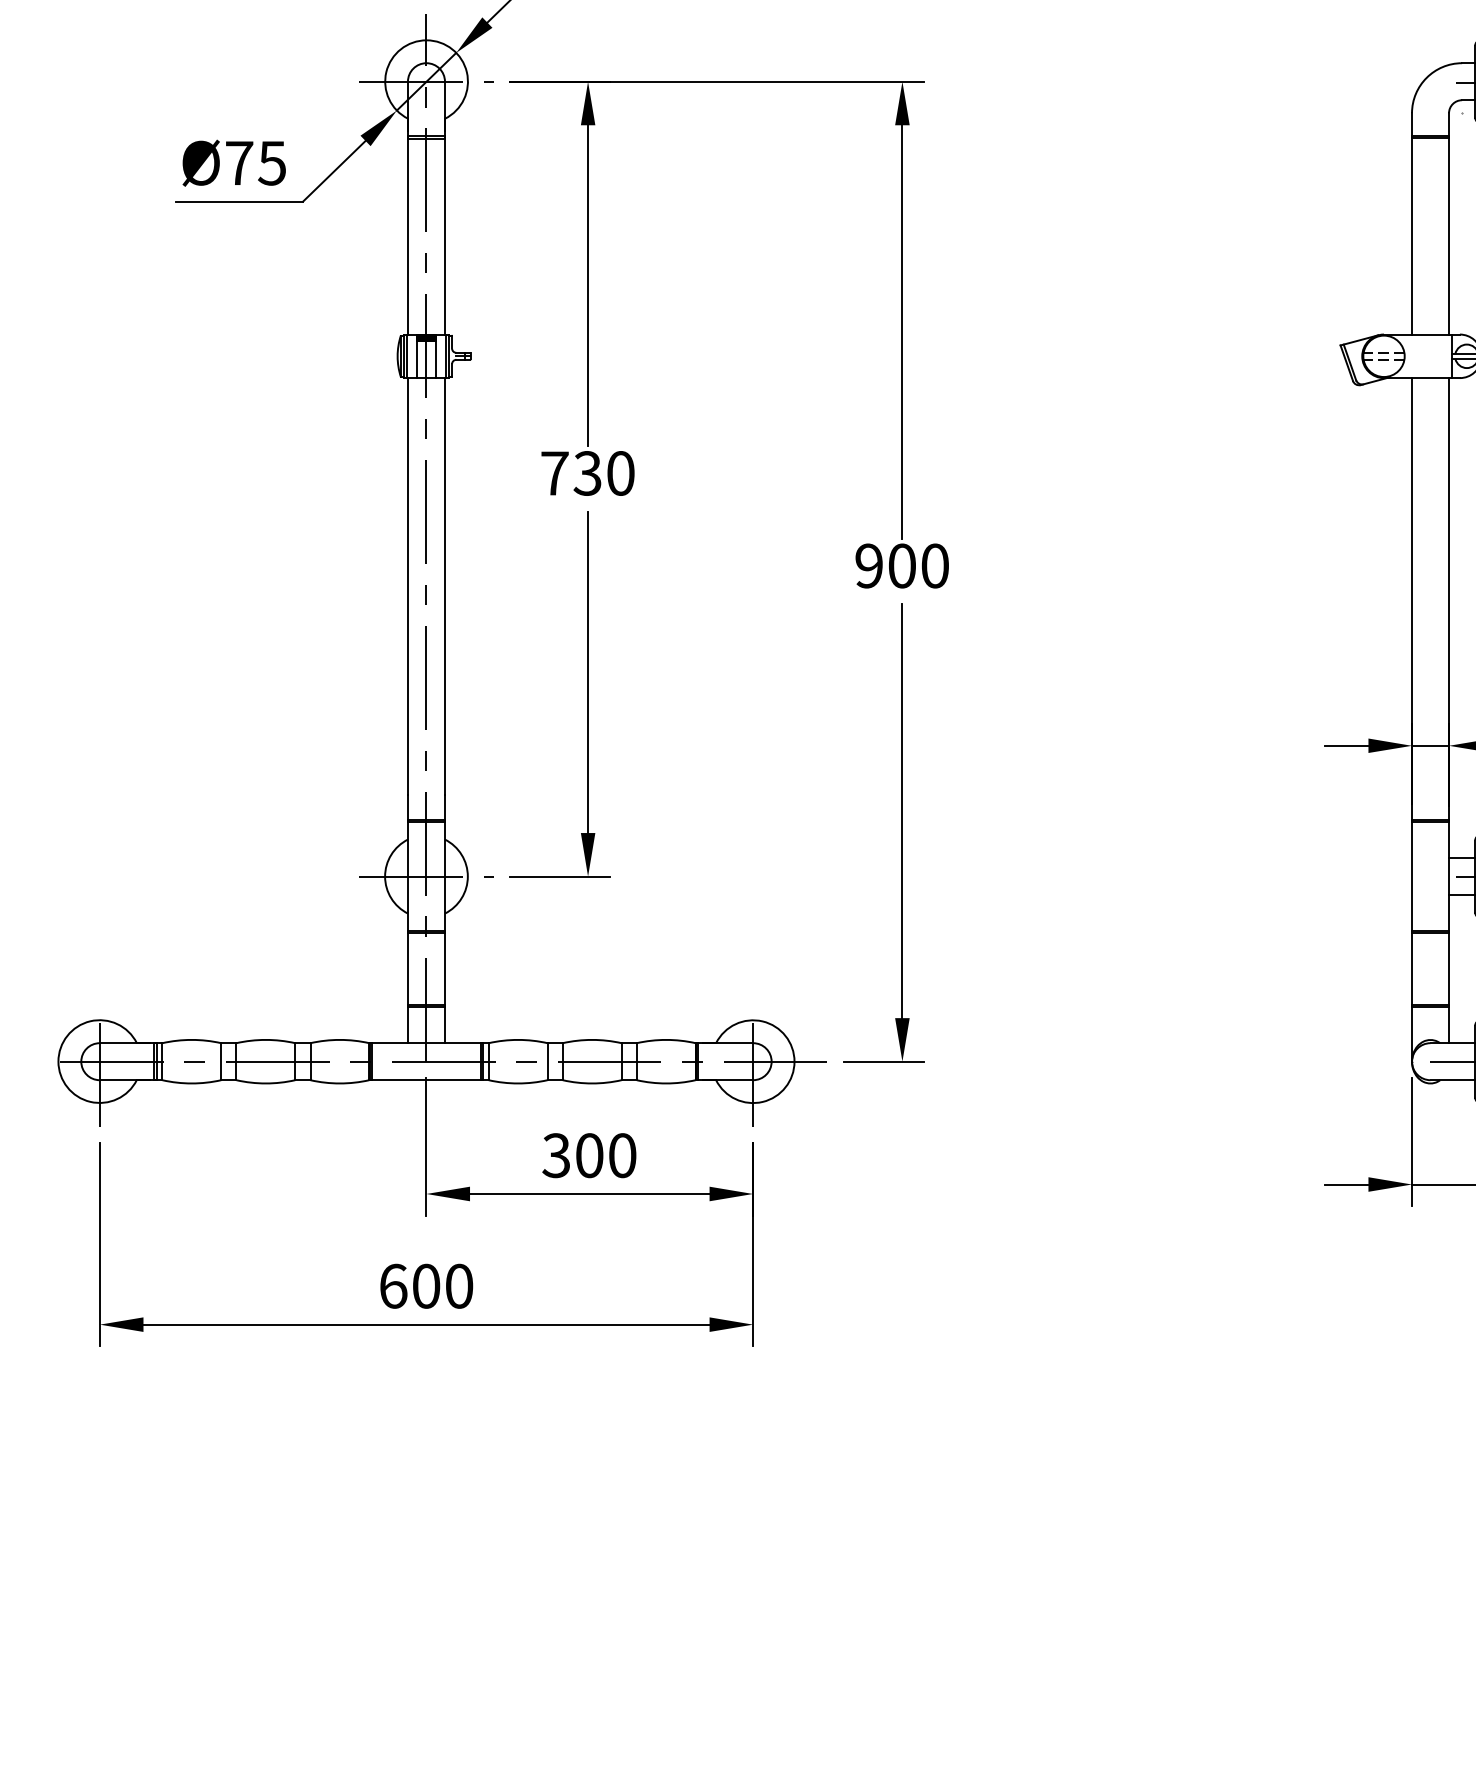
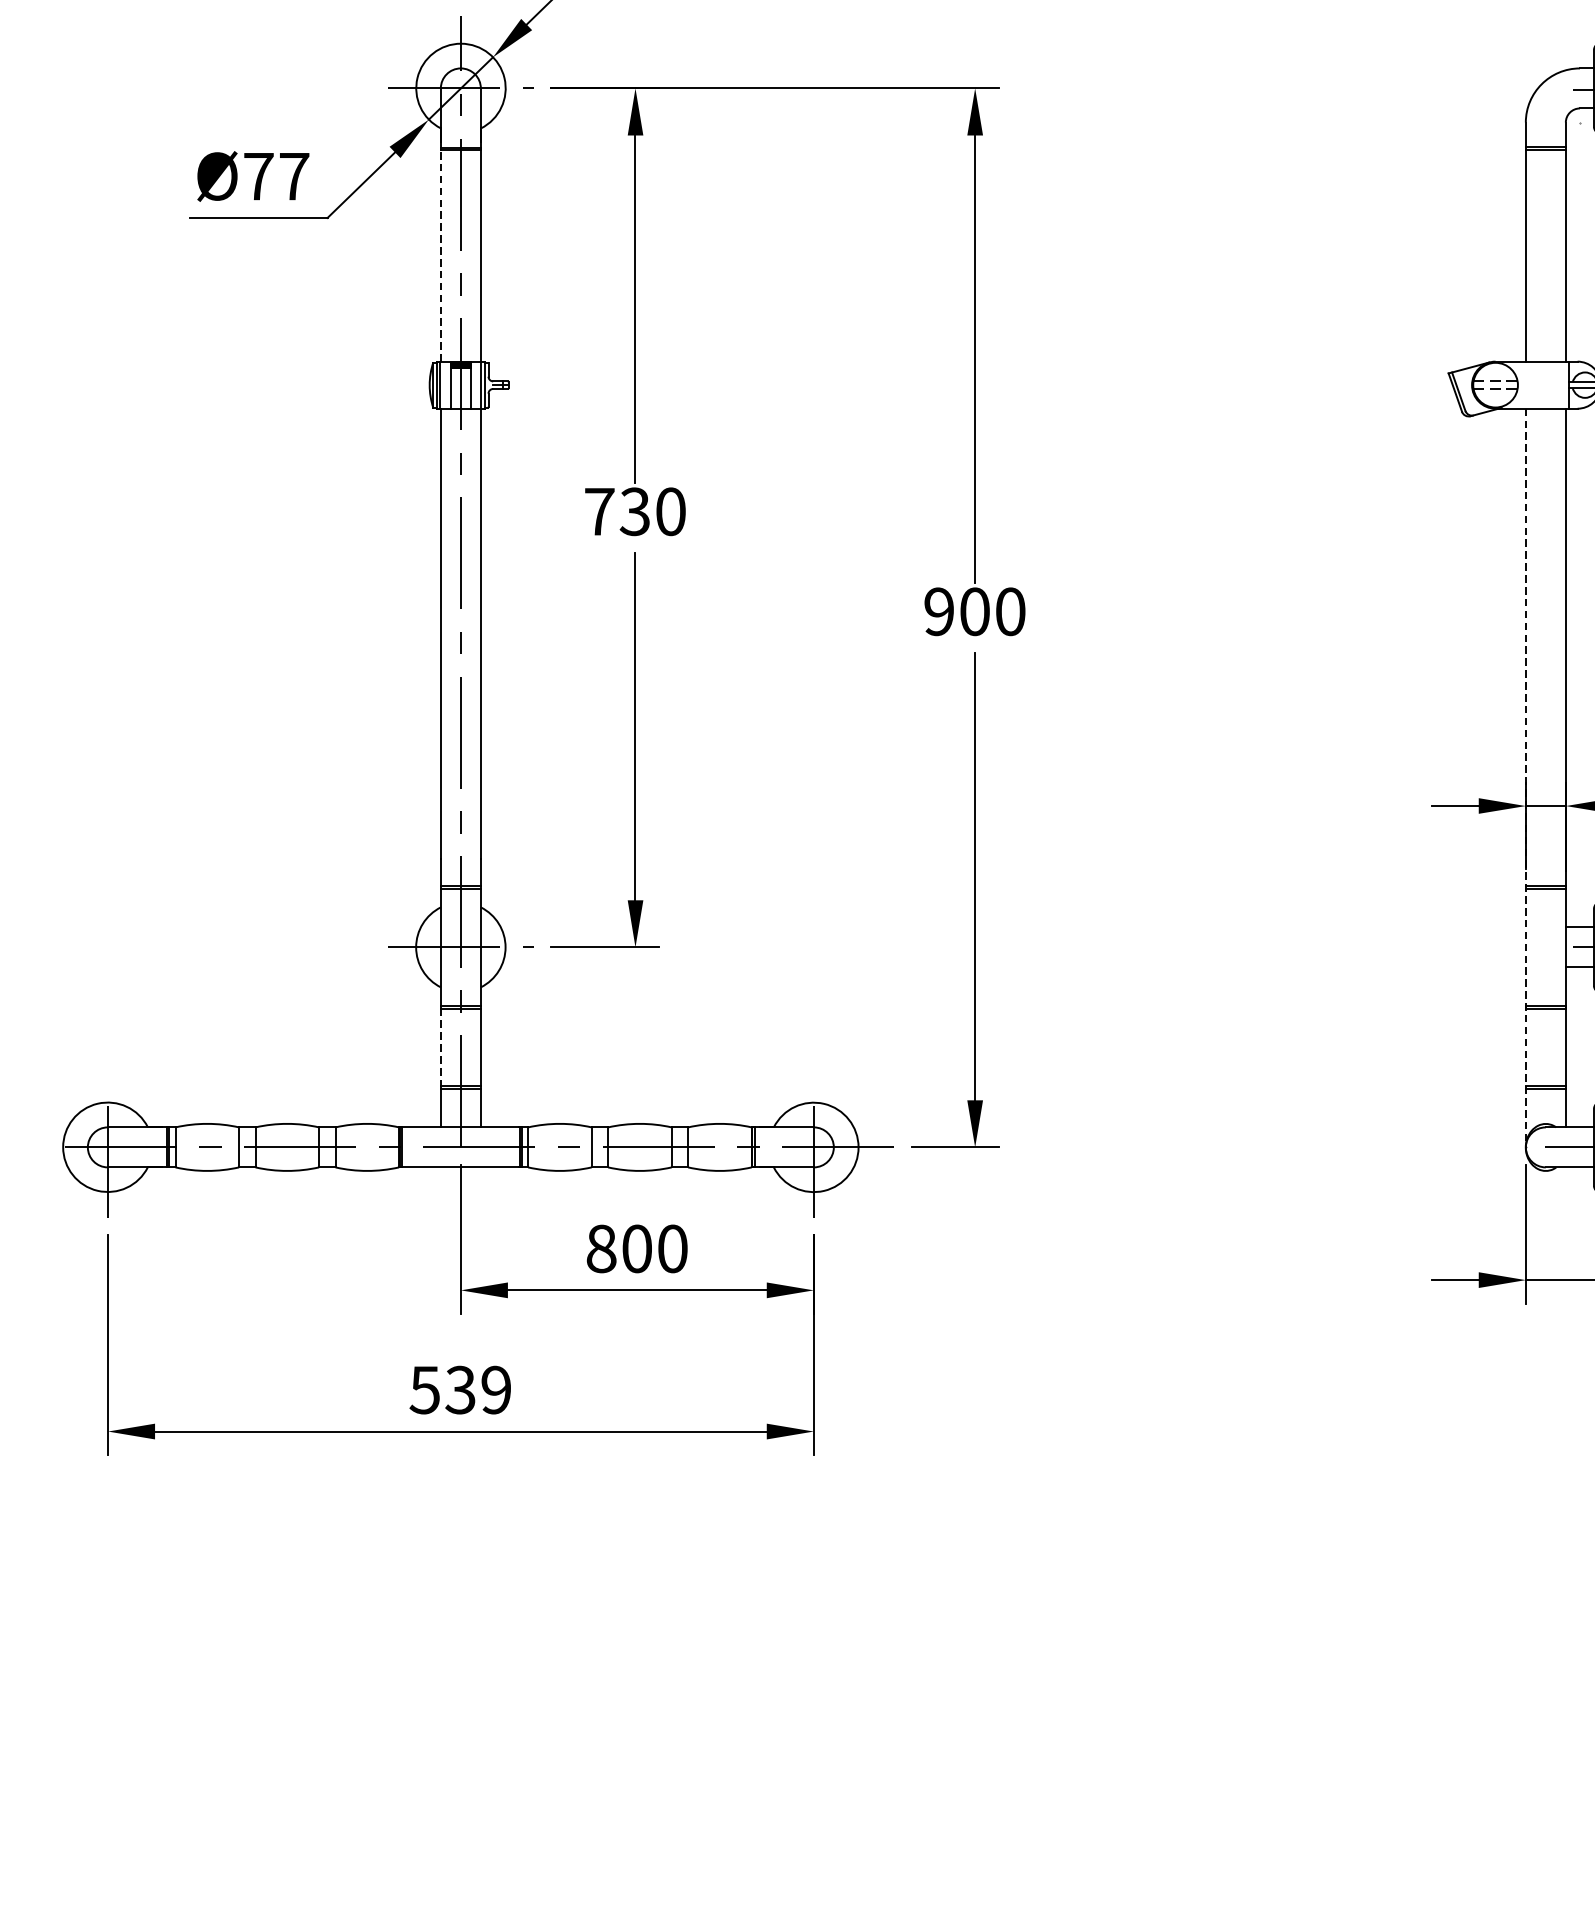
text: (272, 163) -> (294, 176), Ø75 -> Ø77
line: (407, 234) -> (440, 253), solid -> dashed
line: (1412, 719) -> (1526, 777), solid -> dashed
line: (407, 969) -> (440, 1047), solid -> dashed
text: (556, 1155) -> (601, 1248), 300 -> 800
text: (426, 1285) -> (460, 1389), 600 -> 539

